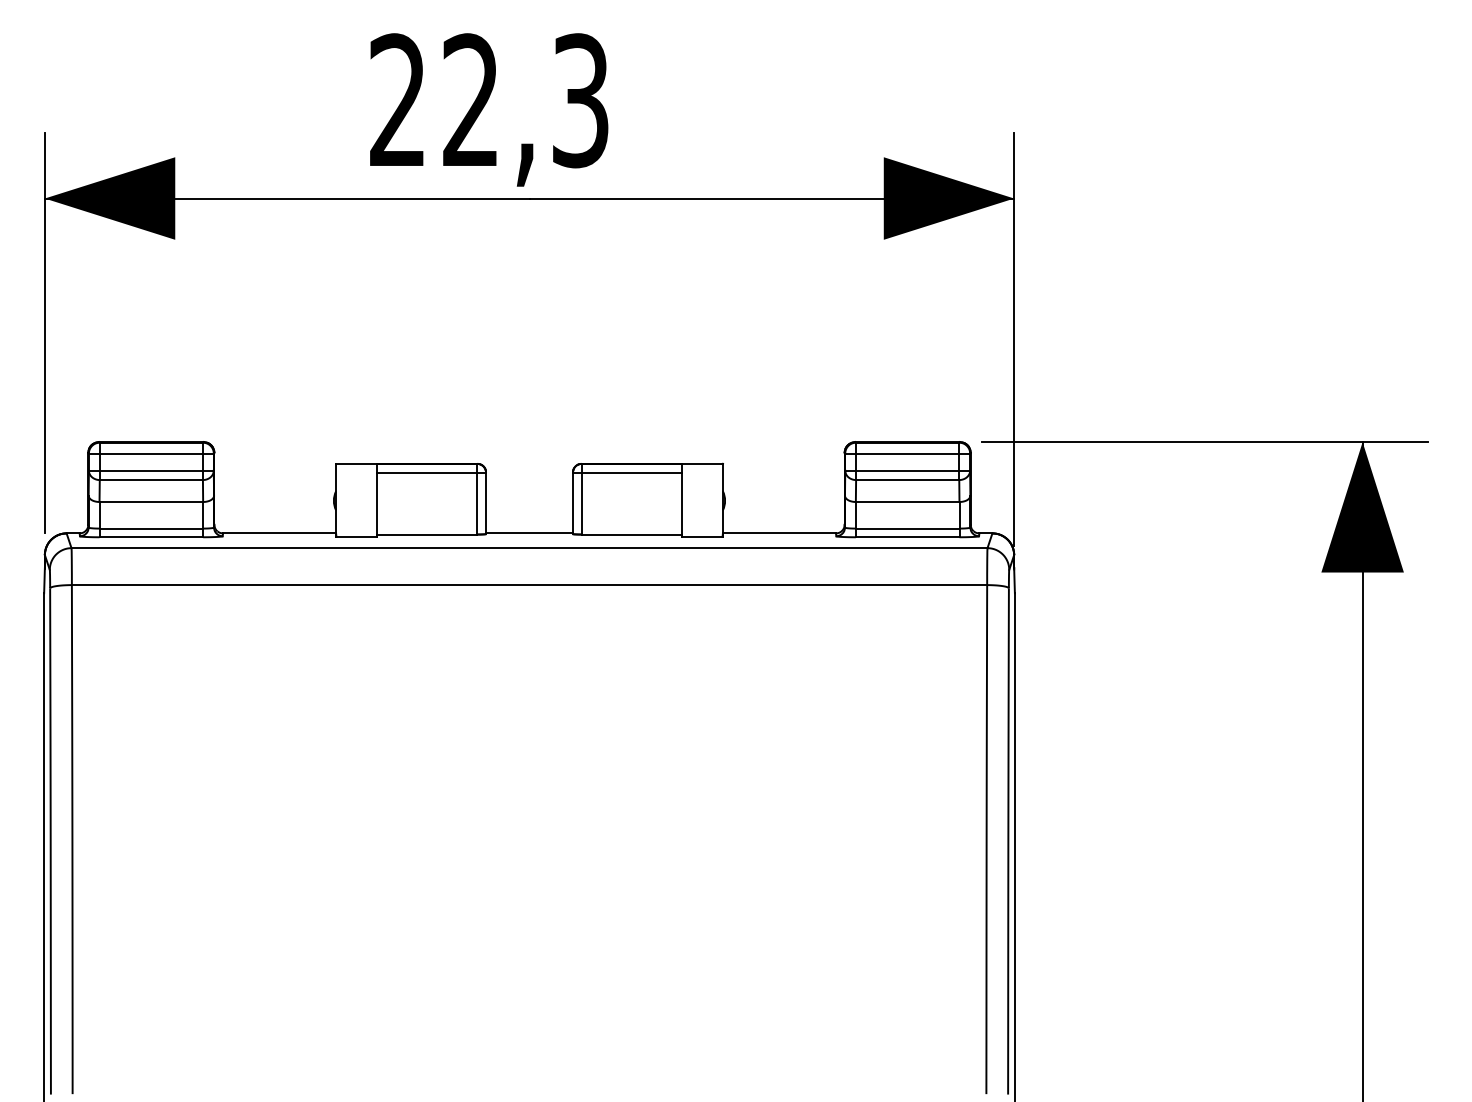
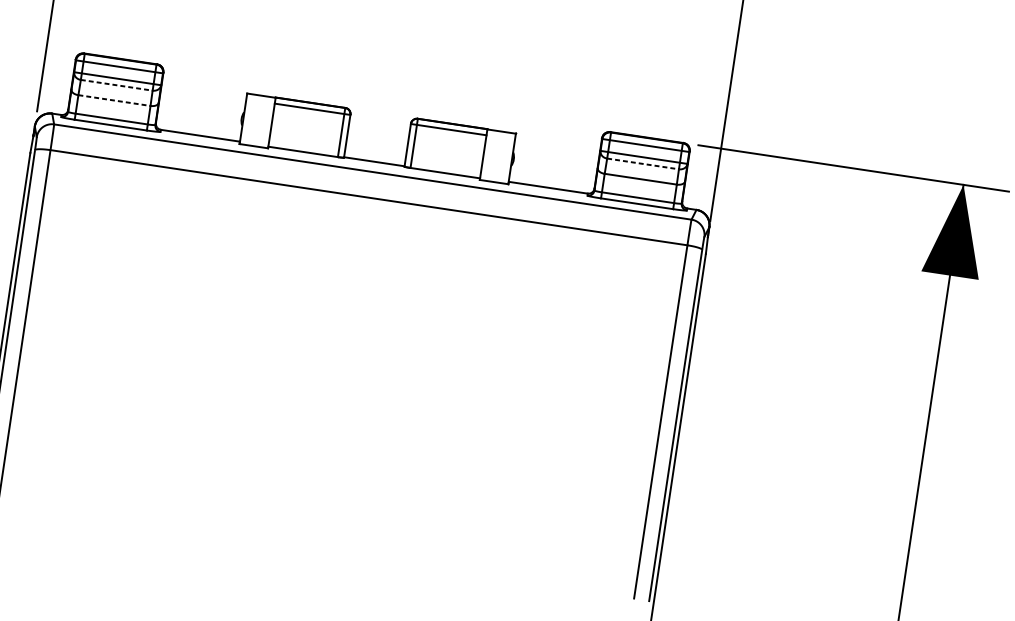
line: (151, 480) -> (116, 85), solid -> dashed
line: (907, 480) -> (642, 164), solid -> dashed
line: (151, 501) -> (114, 100), solid -> dashed

